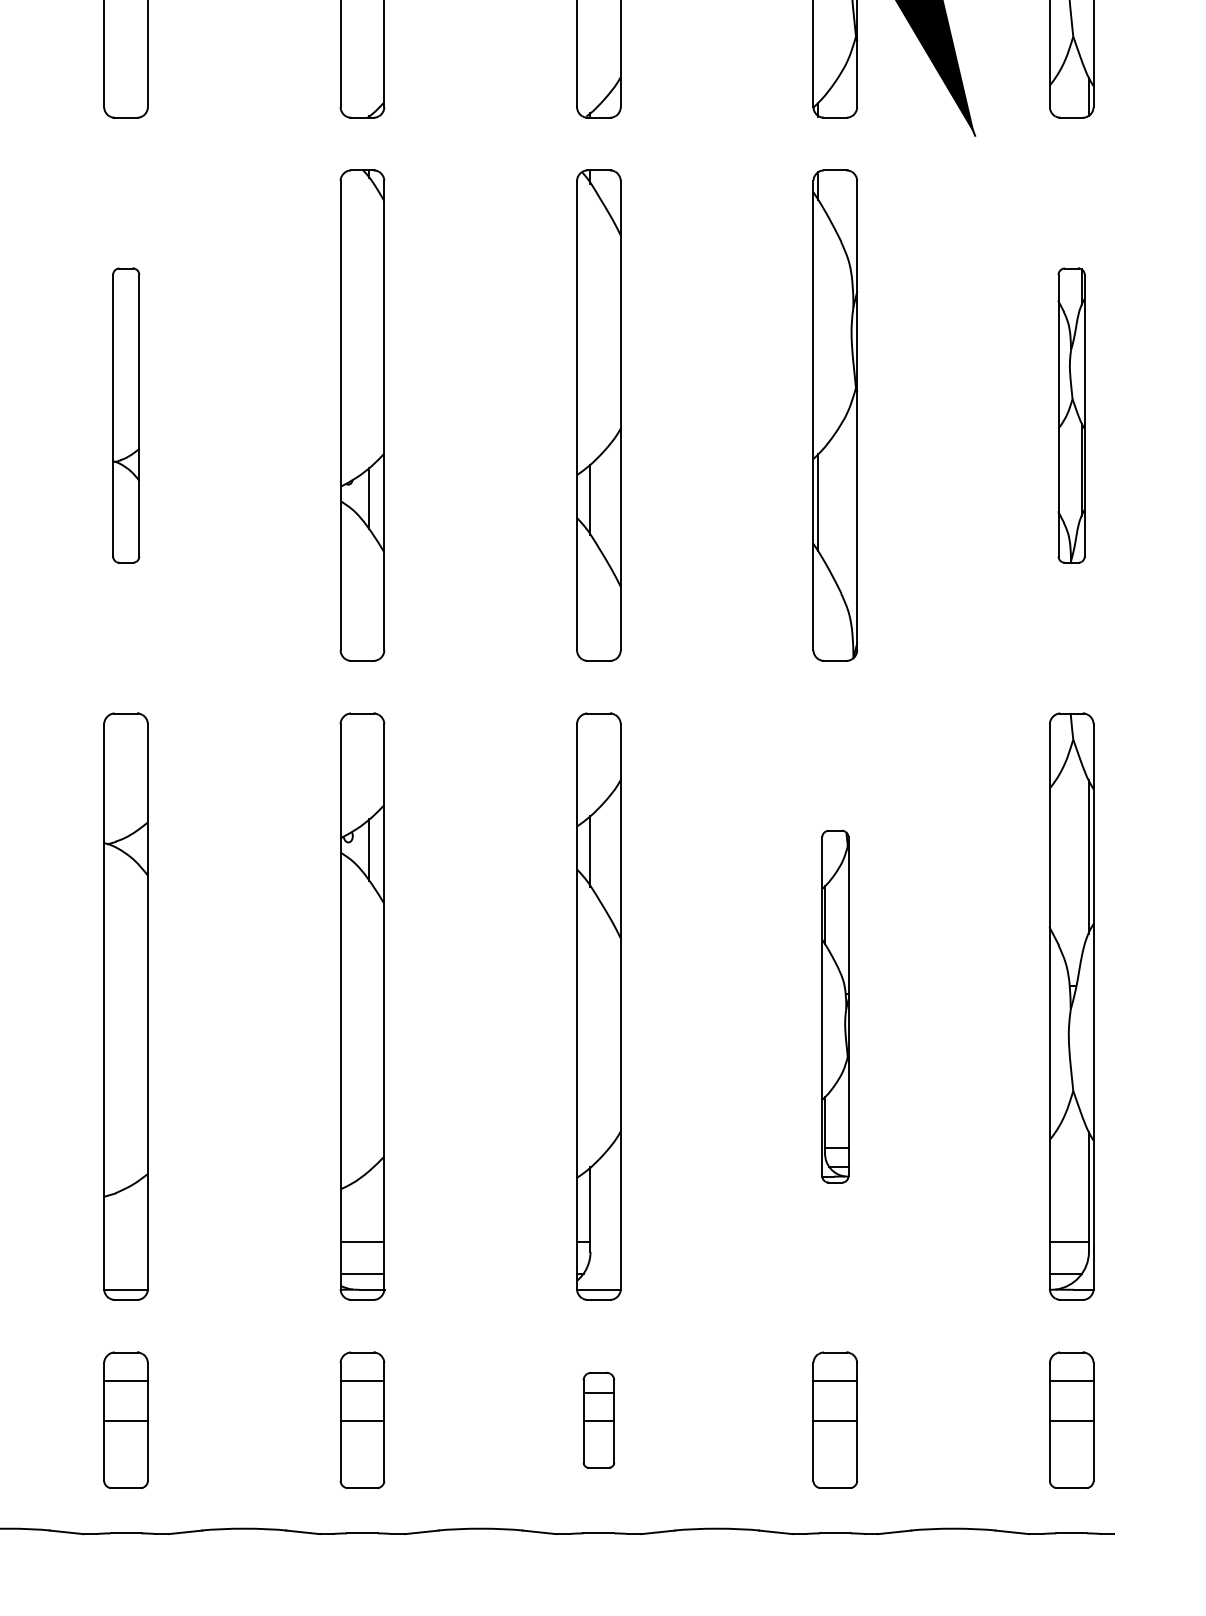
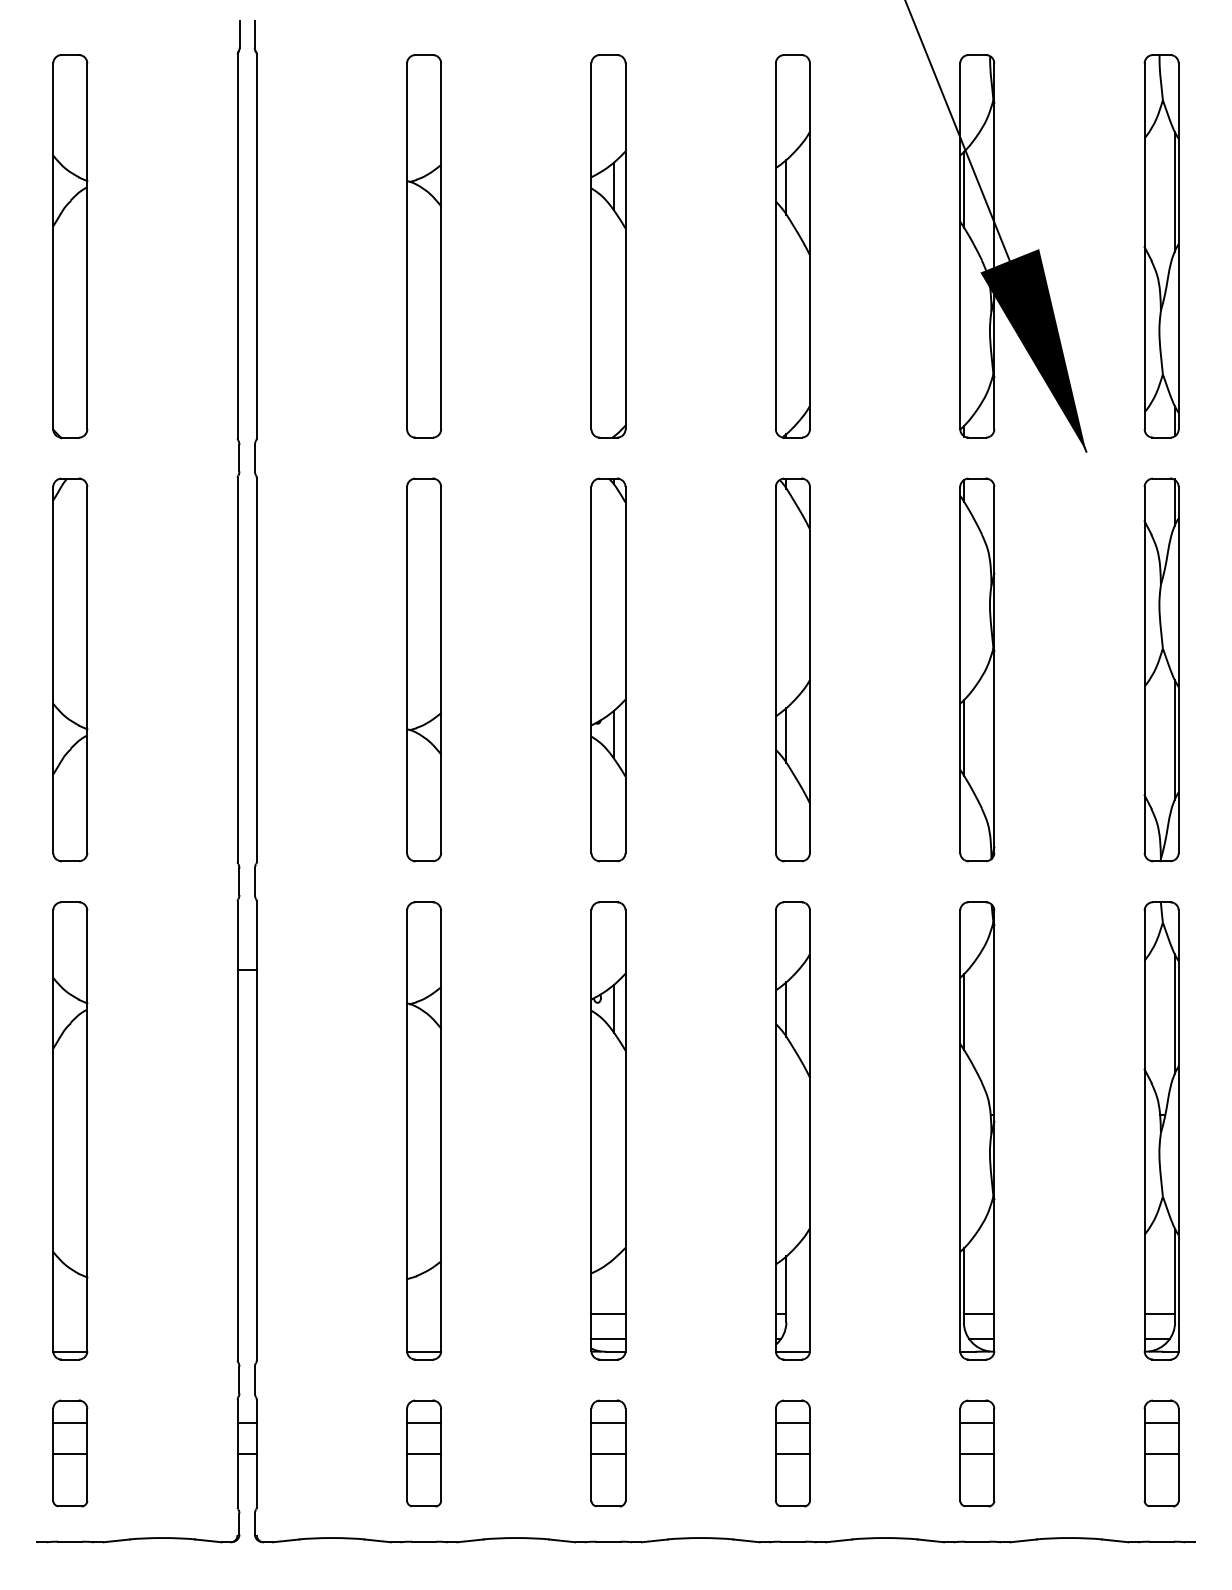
part: (126, 415) -> (424, 669), size x1.67
part: (1071, 415) -> (1161, 669), size x1.67
part: (835, 1006) -> (977, 1130), size x1.67
part: (598, 1420) -> (792, 1453), size x1.43

